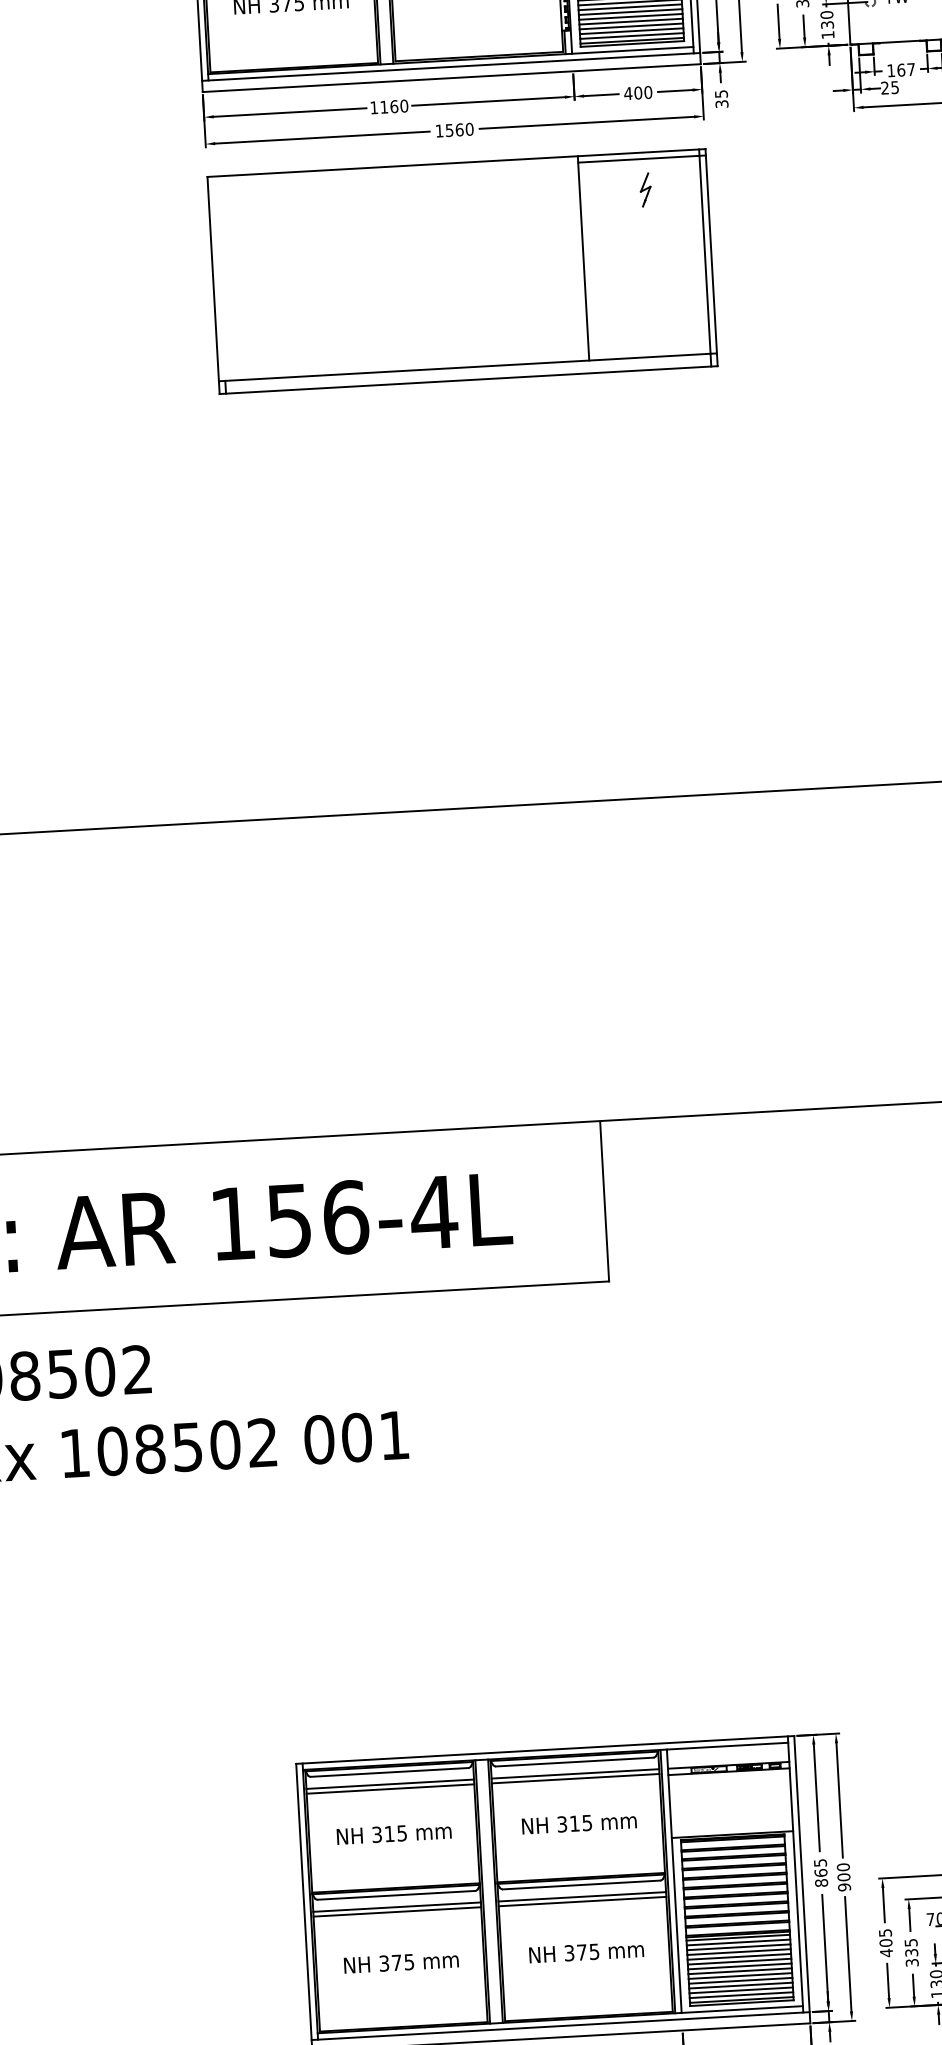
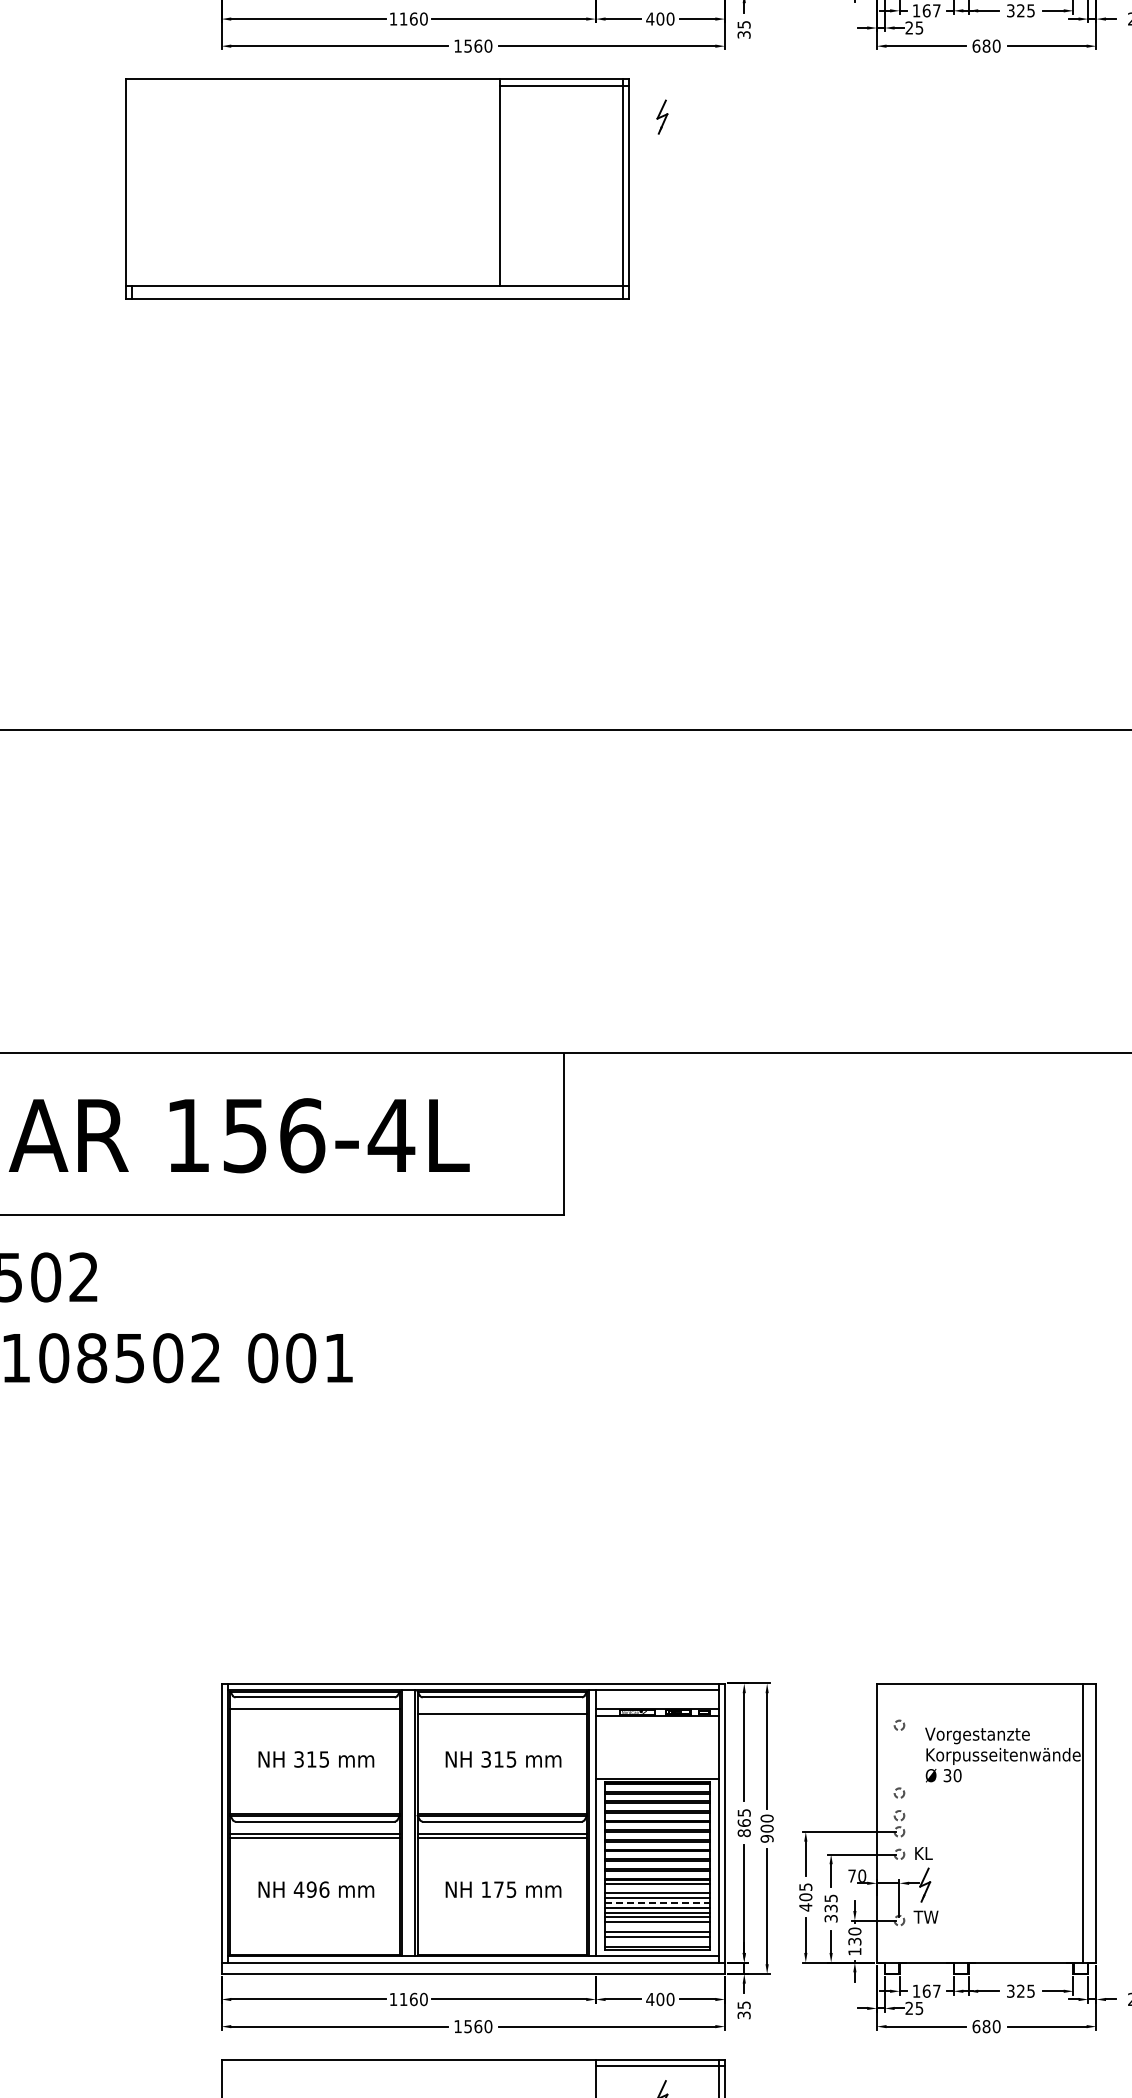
part: (462, 271) -> (377, 188), moved
line: (575, 1774) -> (502, 1709), removed
line: (389, 1789) -> (314, 1714), removed
line: (737, 1942) -> (656, 1888), removed
text: (568, 1953) -> (485, 1889), 375 -> 175
line: (739, 1956) -> (657, 1902), solid -> dashed
text: (396, 1962) -> (311, 1889), 375 -> 496
line: (739, 1981) -> (656, 1927), removed
line: (740, 1995) -> (656, 1941), removed

